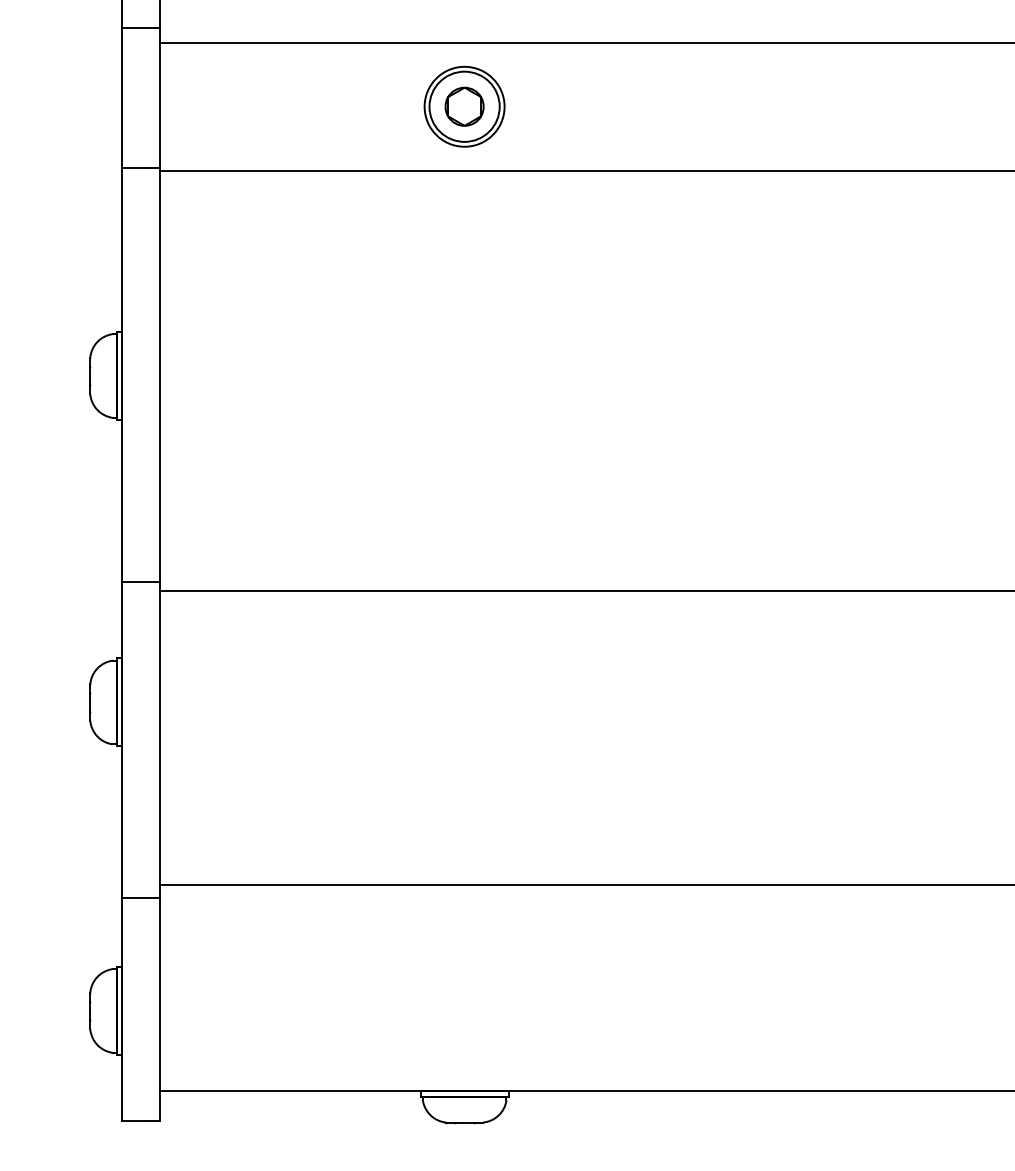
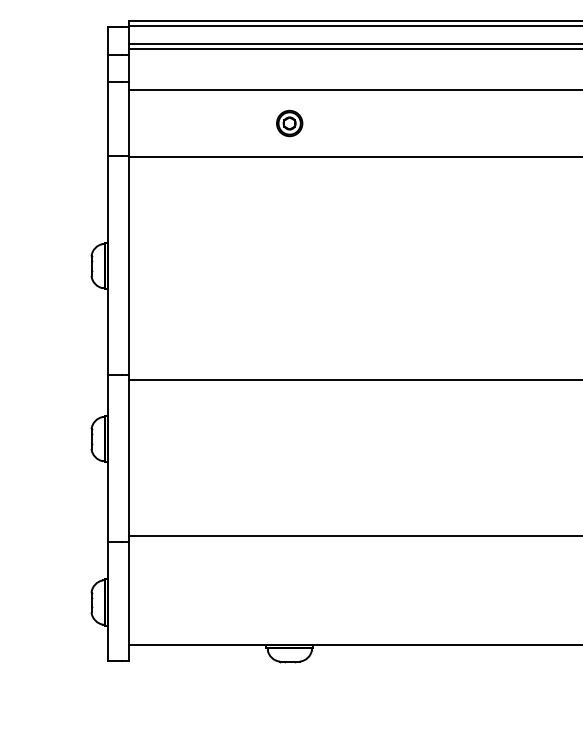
part: (464, 106) -> (289, 123), size x0.6

